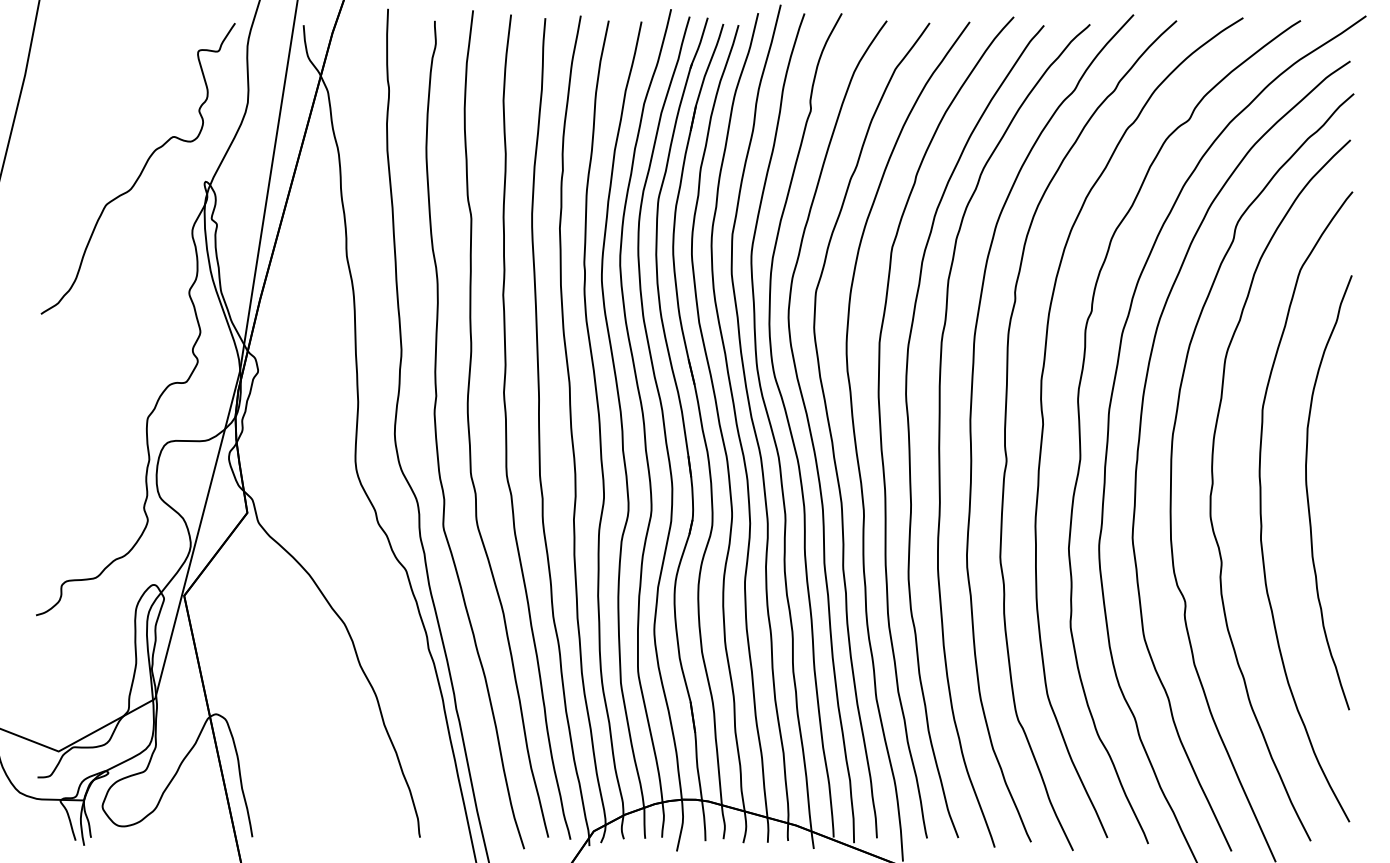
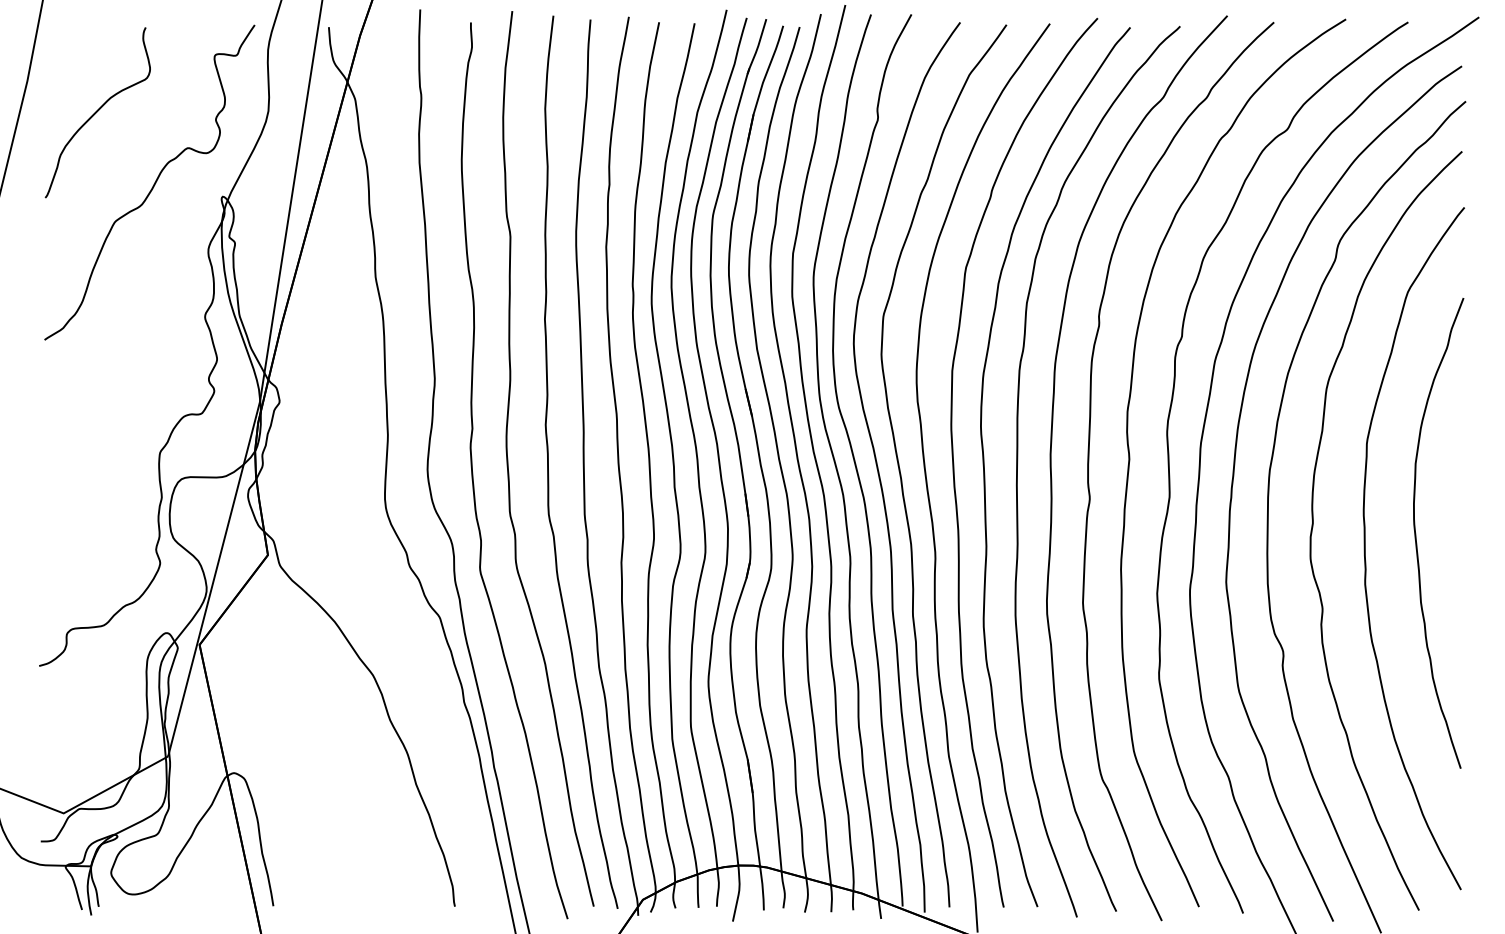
curve: (90, 103) -> (98, 111), added

